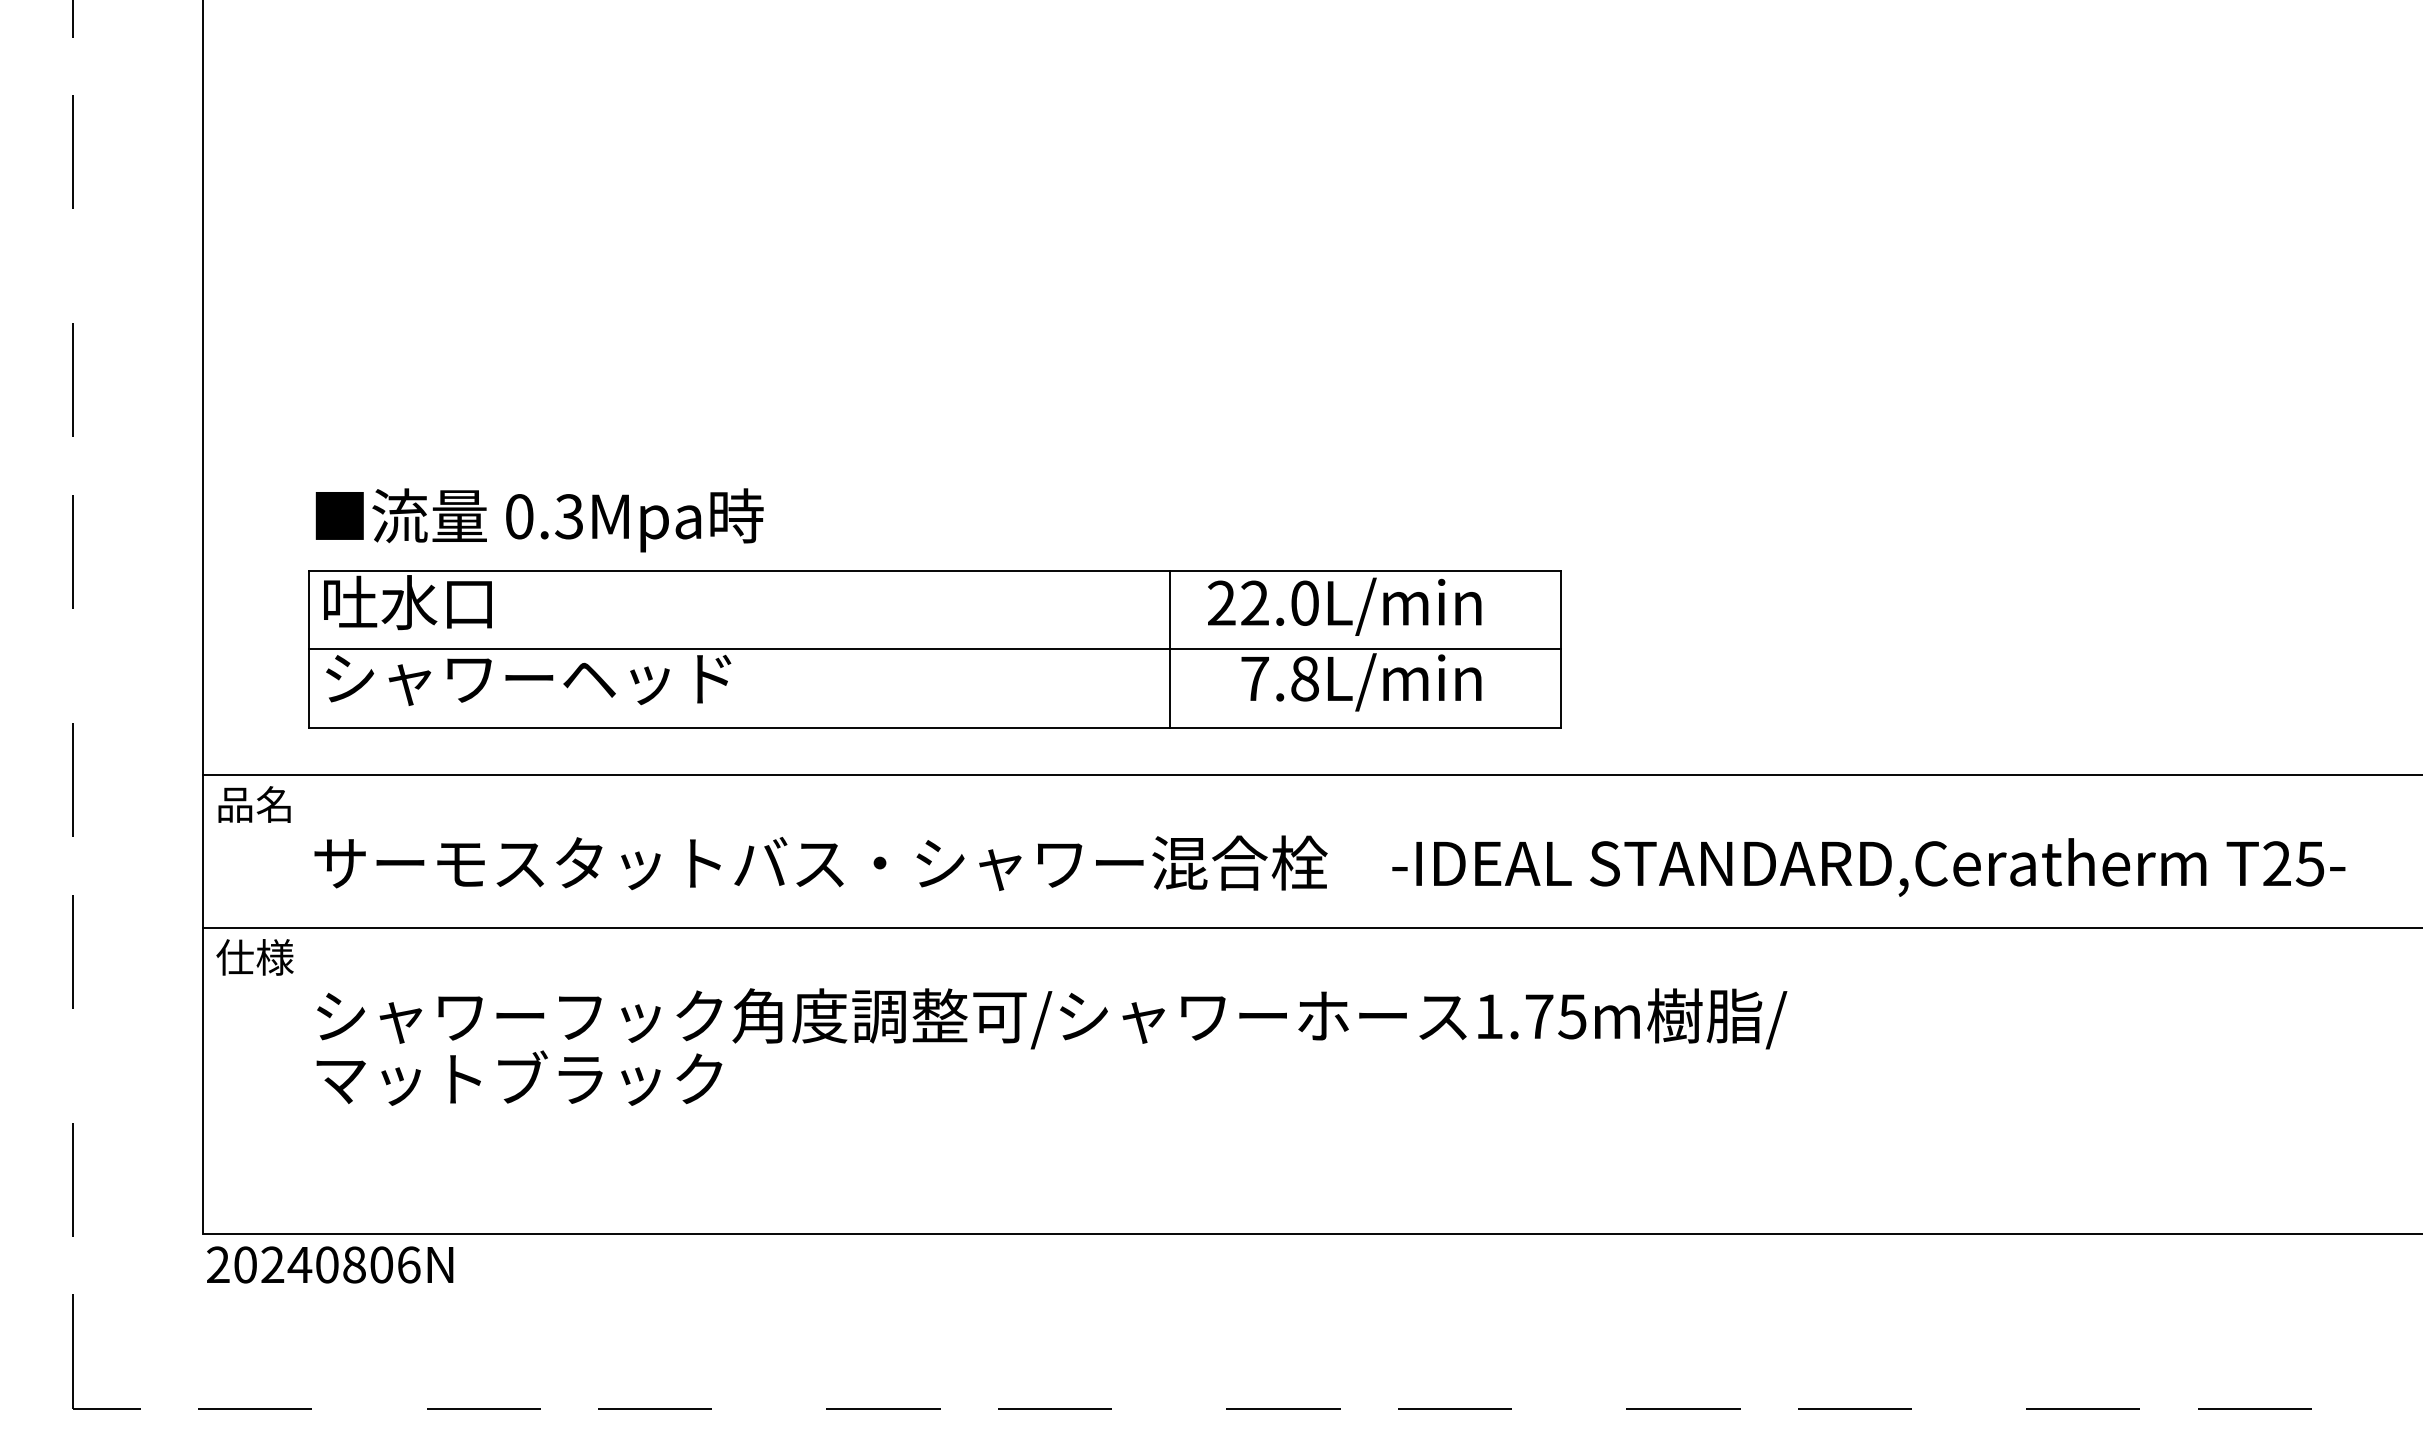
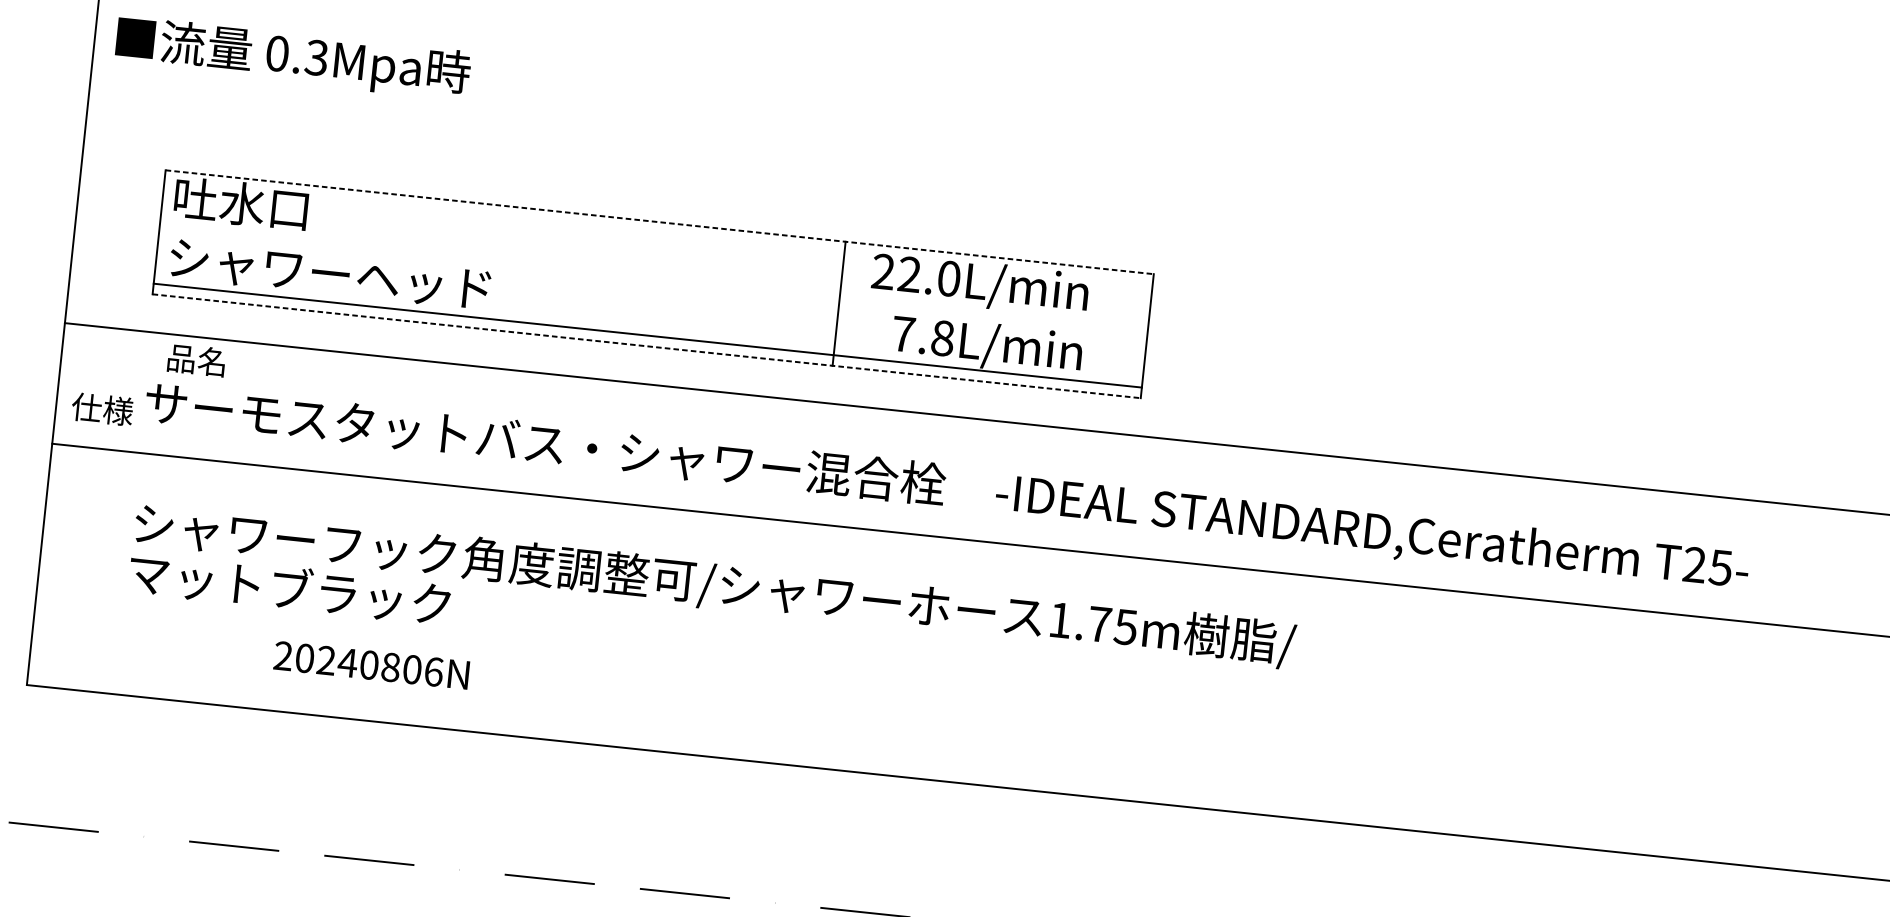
text: (539, 520) -> (292, 58), moved
line: (935, 570) -> (660, 222), solid -> dashed
line: (934, 649) -> (647, 335), moved
line: (935, 727) -> (647, 346), solid -> dashed
text: (254, 804) -> (196, 360), moved
text: (254, 957) -> (102, 409), moved
text: (330, 1264) -> (371, 665), moved

